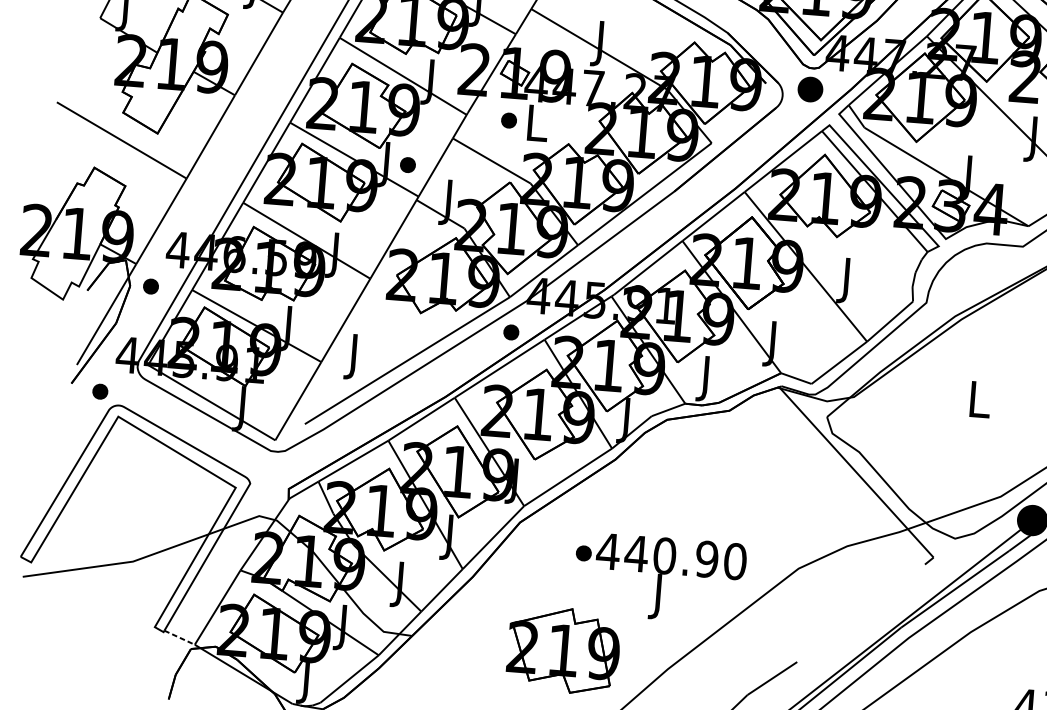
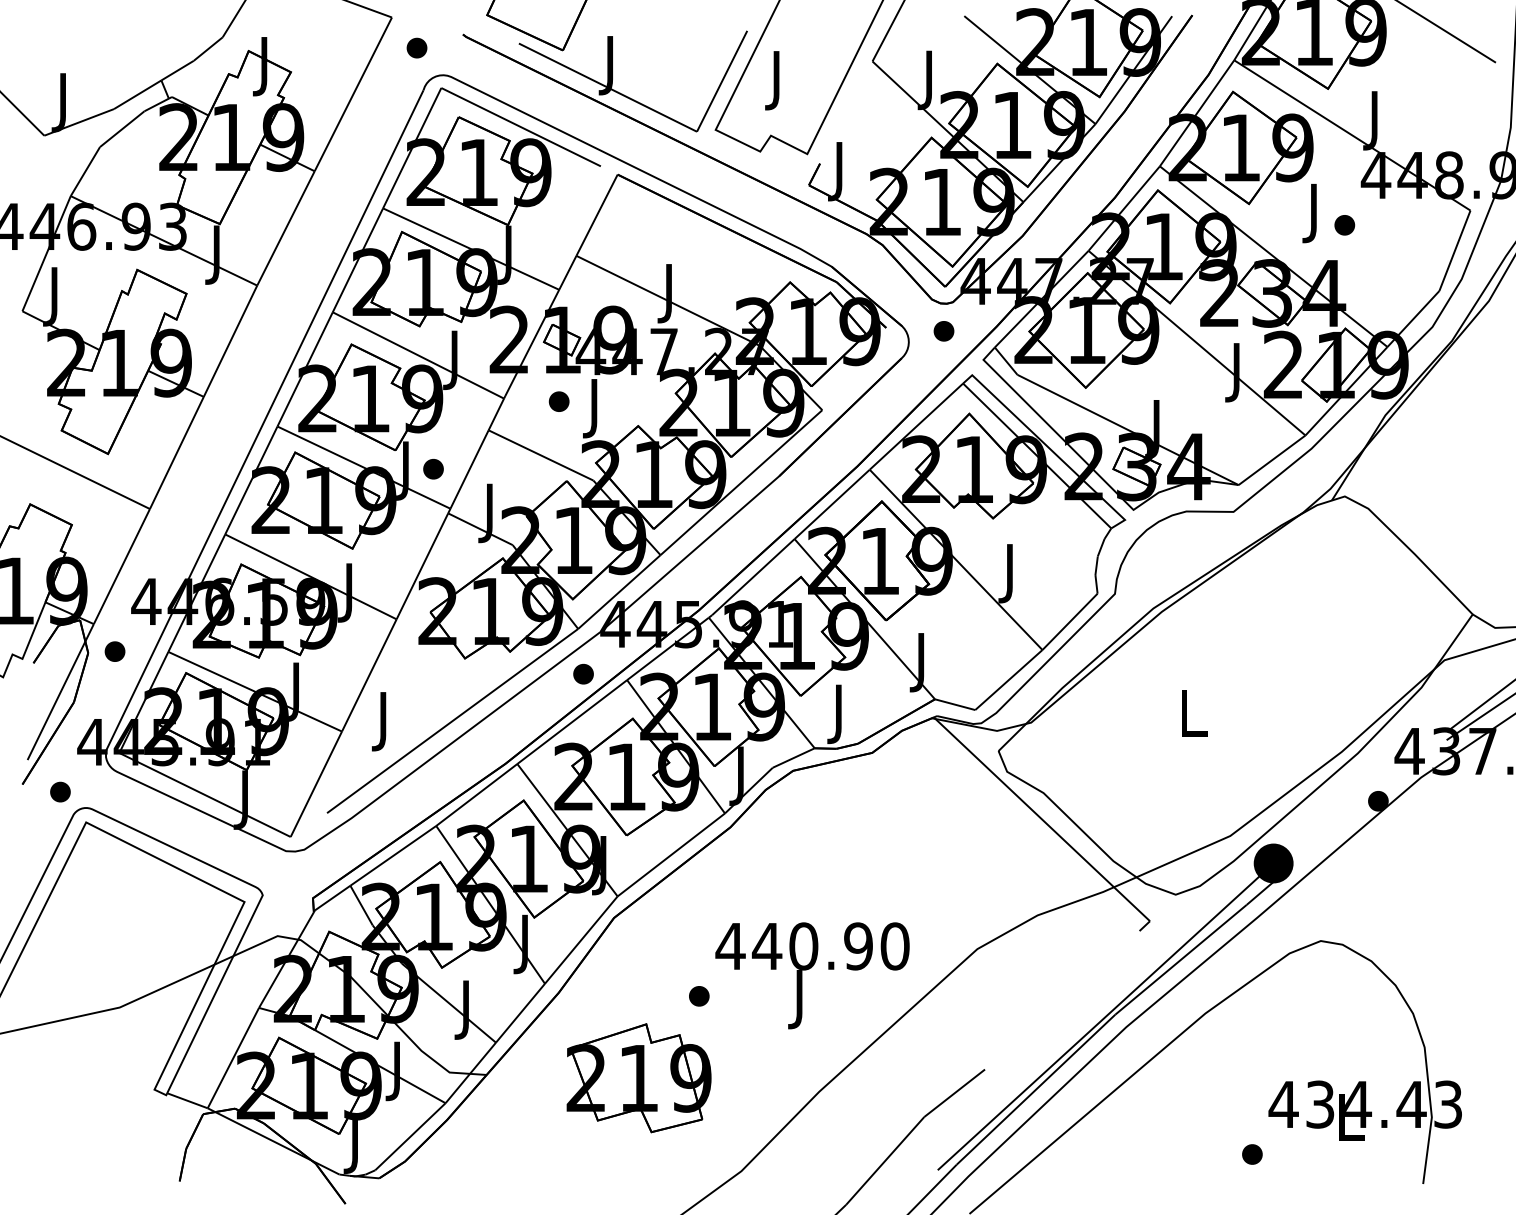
part: (810, 89) -> (943, 331), size x0.62
text: (537, 128) -> (596, 408), L -> J
part: (583, 553) -> (699, 996), moved
line: (179, 637) -> (187, 1100), dashed -> solid
part: (563, 650) -> (638, 1078), moved

